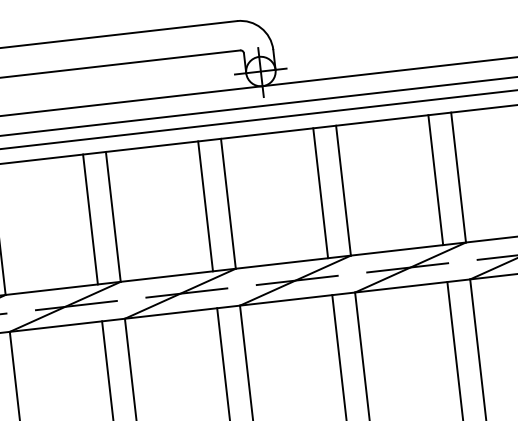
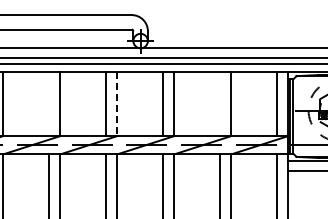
line: (436, 179) -> (220, 103), removed
line: (228, 204) -> (117, 104), solid -> dashed
line: (91, 218) -> (49, 103), removed

